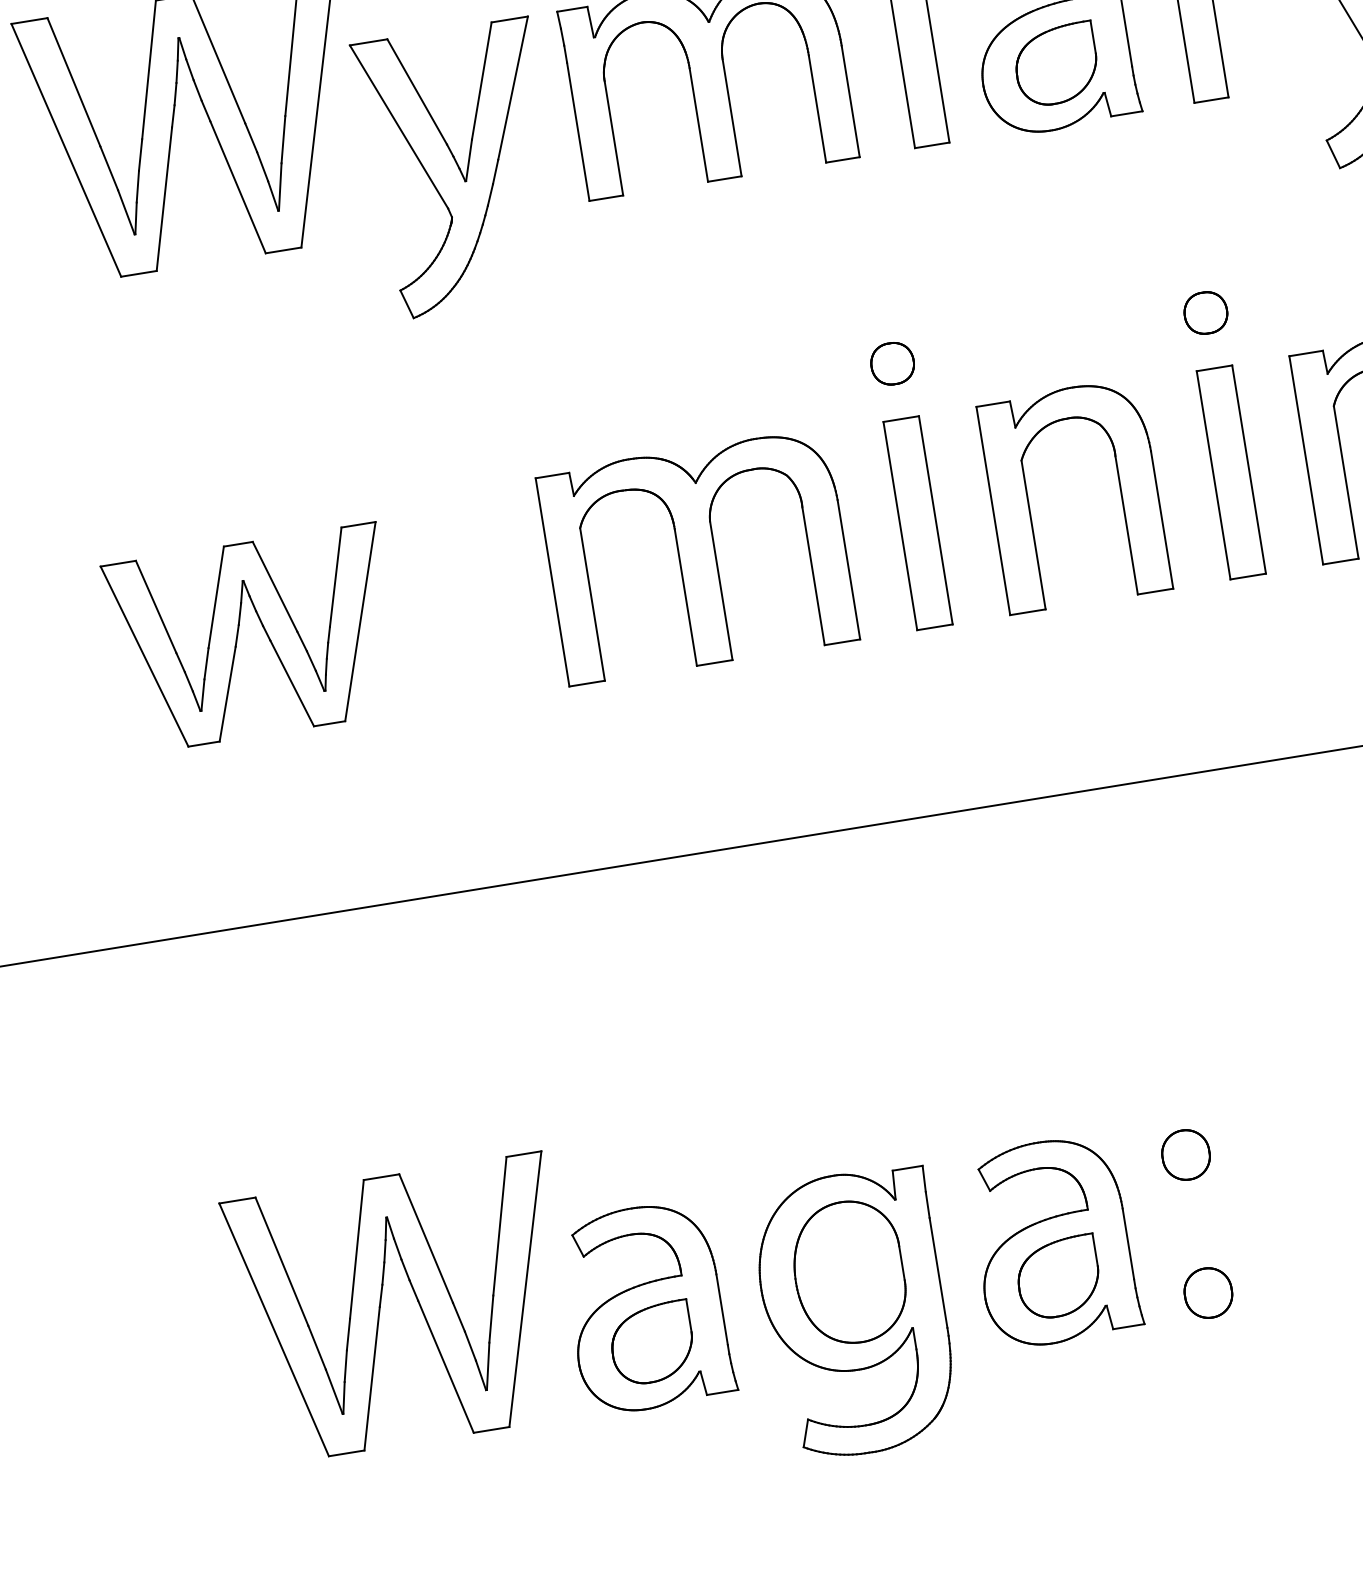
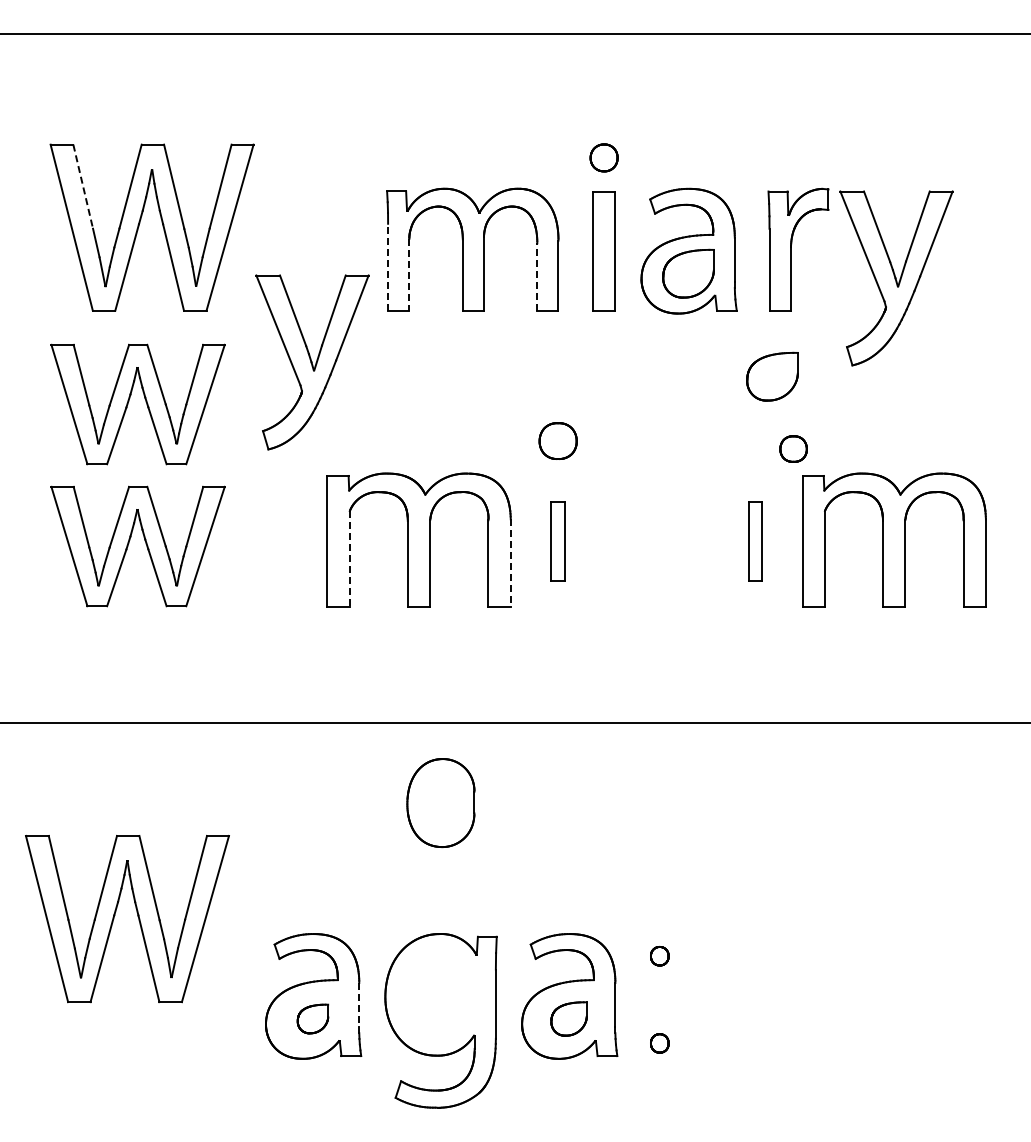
line: (74, 83) -> (83, 187), solid -> dashed
line: (817, 109) -> (537, 277), solid -> dashed
line: (578, 131) -> (388, 267), solid -> dashed
line: (614, 139) -> (409, 275), solid -> dashed
part: (461, 168) -> (312, 362), moved
part: (1216, 206) -> (772, 376), added
part: (1205, 312) -> (793, 448), moved
part: (891, 362) -> (557, 440), size x1.4
part: (228, 408) -> (145, 402), added
part: (1231, 472) -> (755, 541), size x0.6
part: (1029, 501) -> (628, 539), removed
part: (917, 523) -> (557, 541), size x0.6
line: (848, 570) -> (510, 563), solid -> dashed
line: (592, 605) -> (349, 559), solid -> dashed
part: (1185, 1153) -> (659, 955), size x0.6
part: (848, 1273) -> (440, 803), moved
part: (1057, 1277) -> (568, 1018), size x0.7
part: (1208, 1293) -> (659, 1043), size x0.6
part: (416, 1302) -> (137, 916), moved
line: (722, 1310) -> (359, 1005), solid -> dashed
part: (651, 1342) -> (312, 1018), size x0.6

